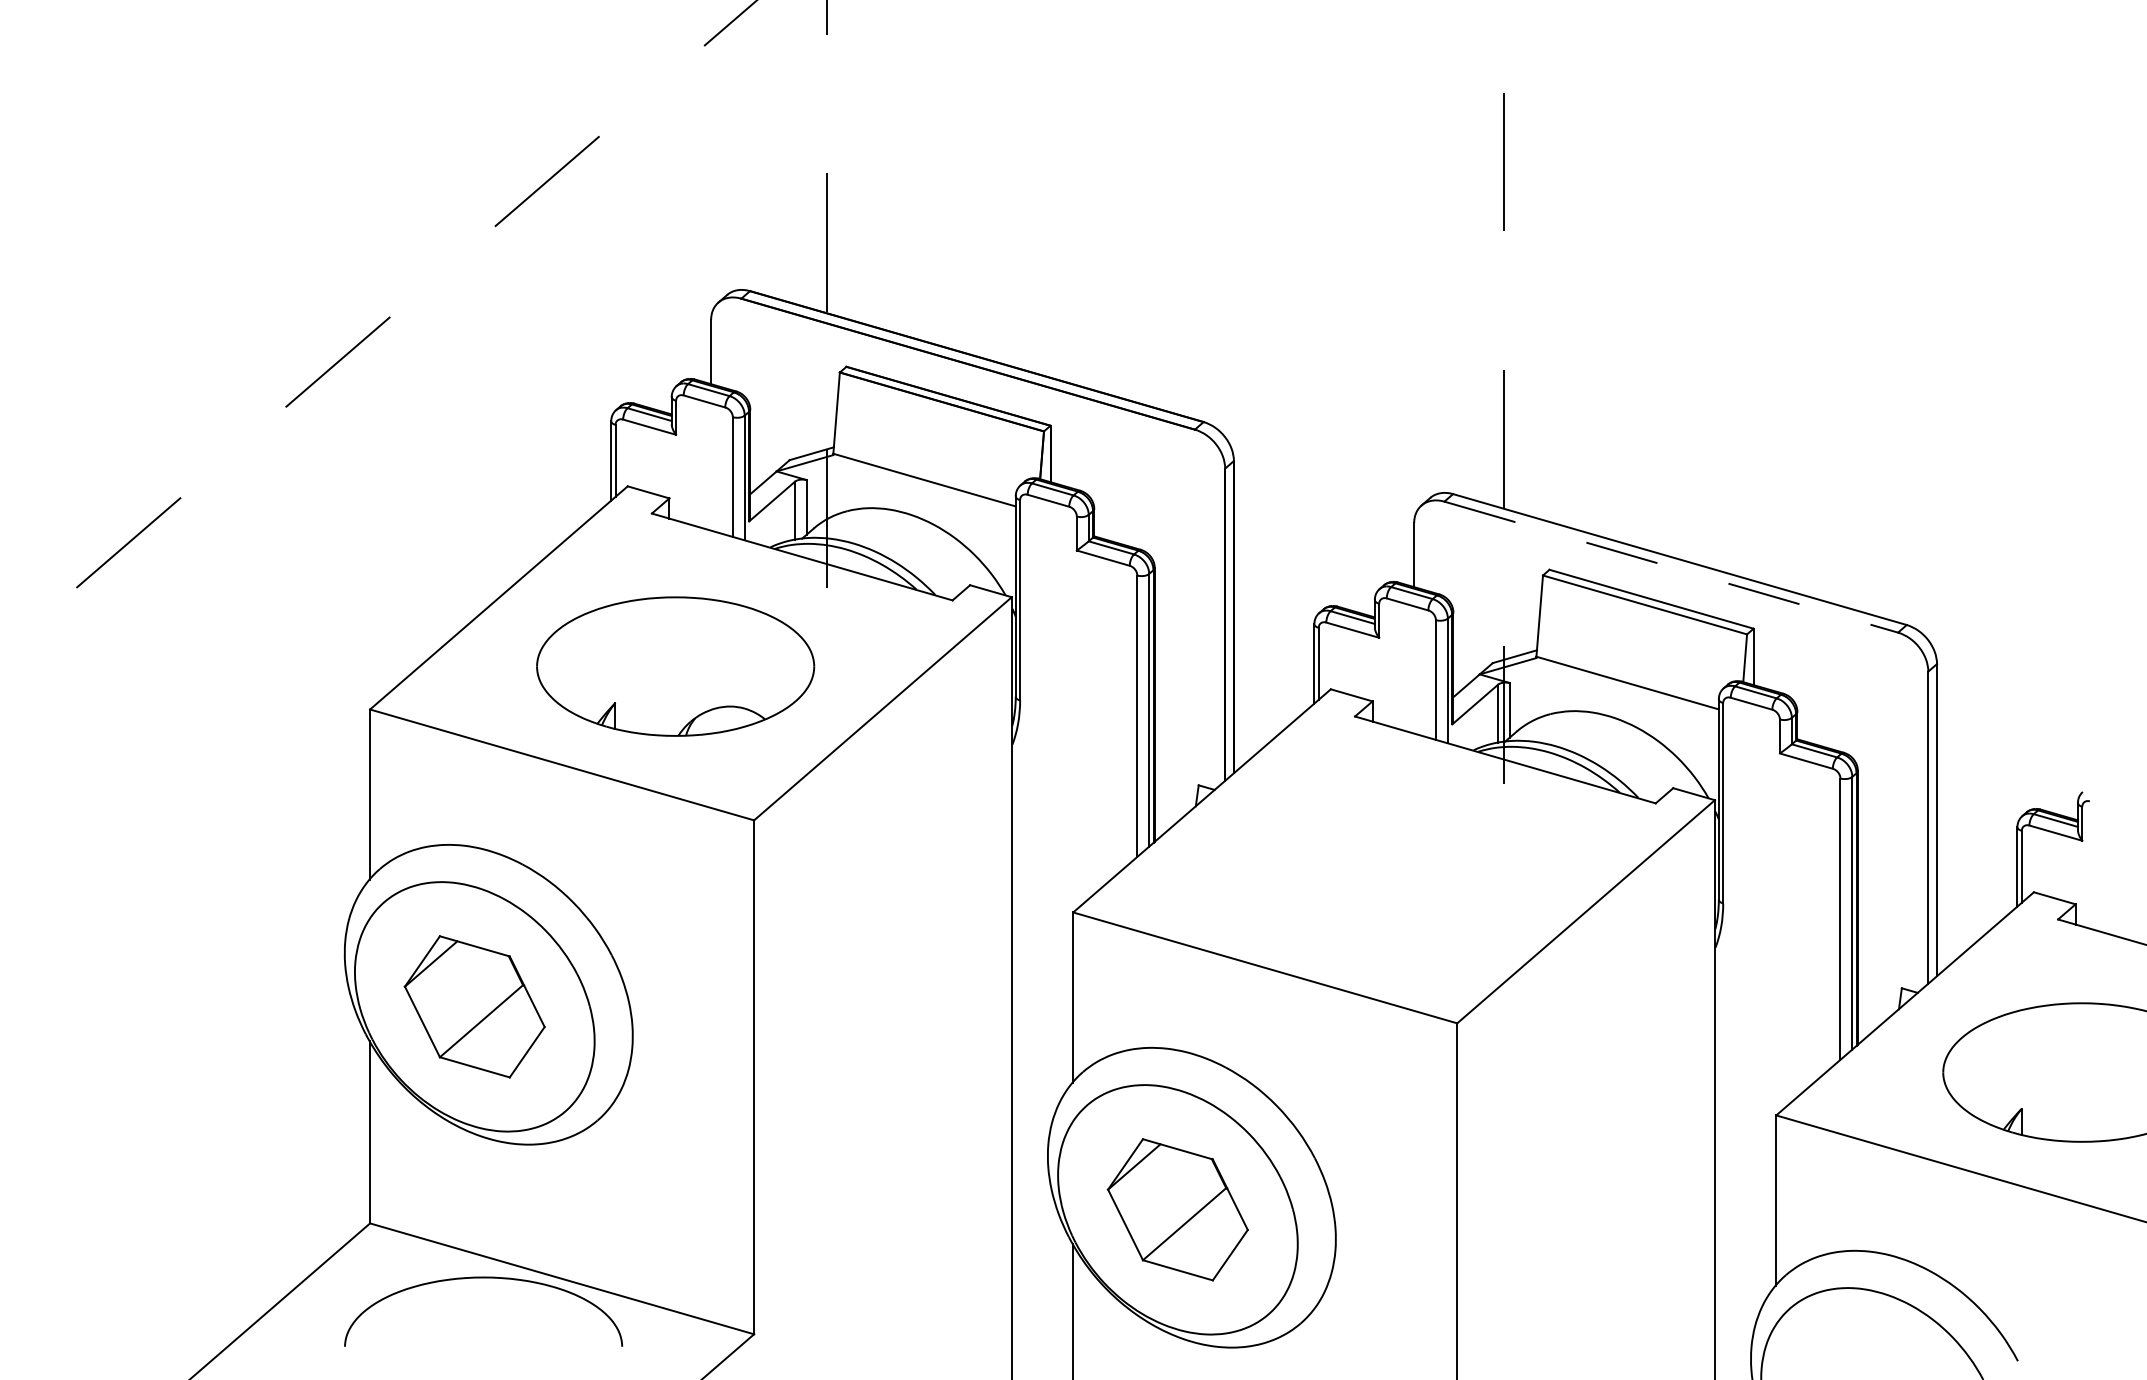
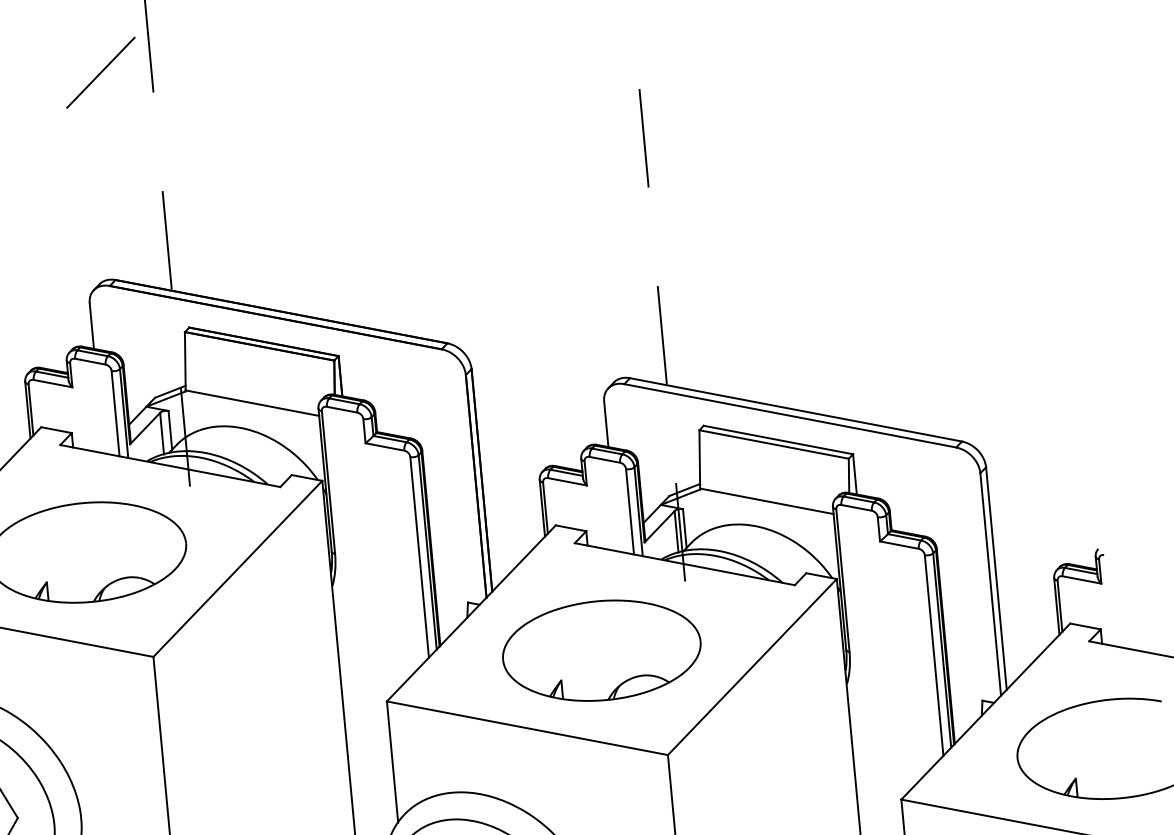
line: (1671, 567) -> (790, 416), dashed -> solid
part: (1378, 869) -> (601, 650), added

